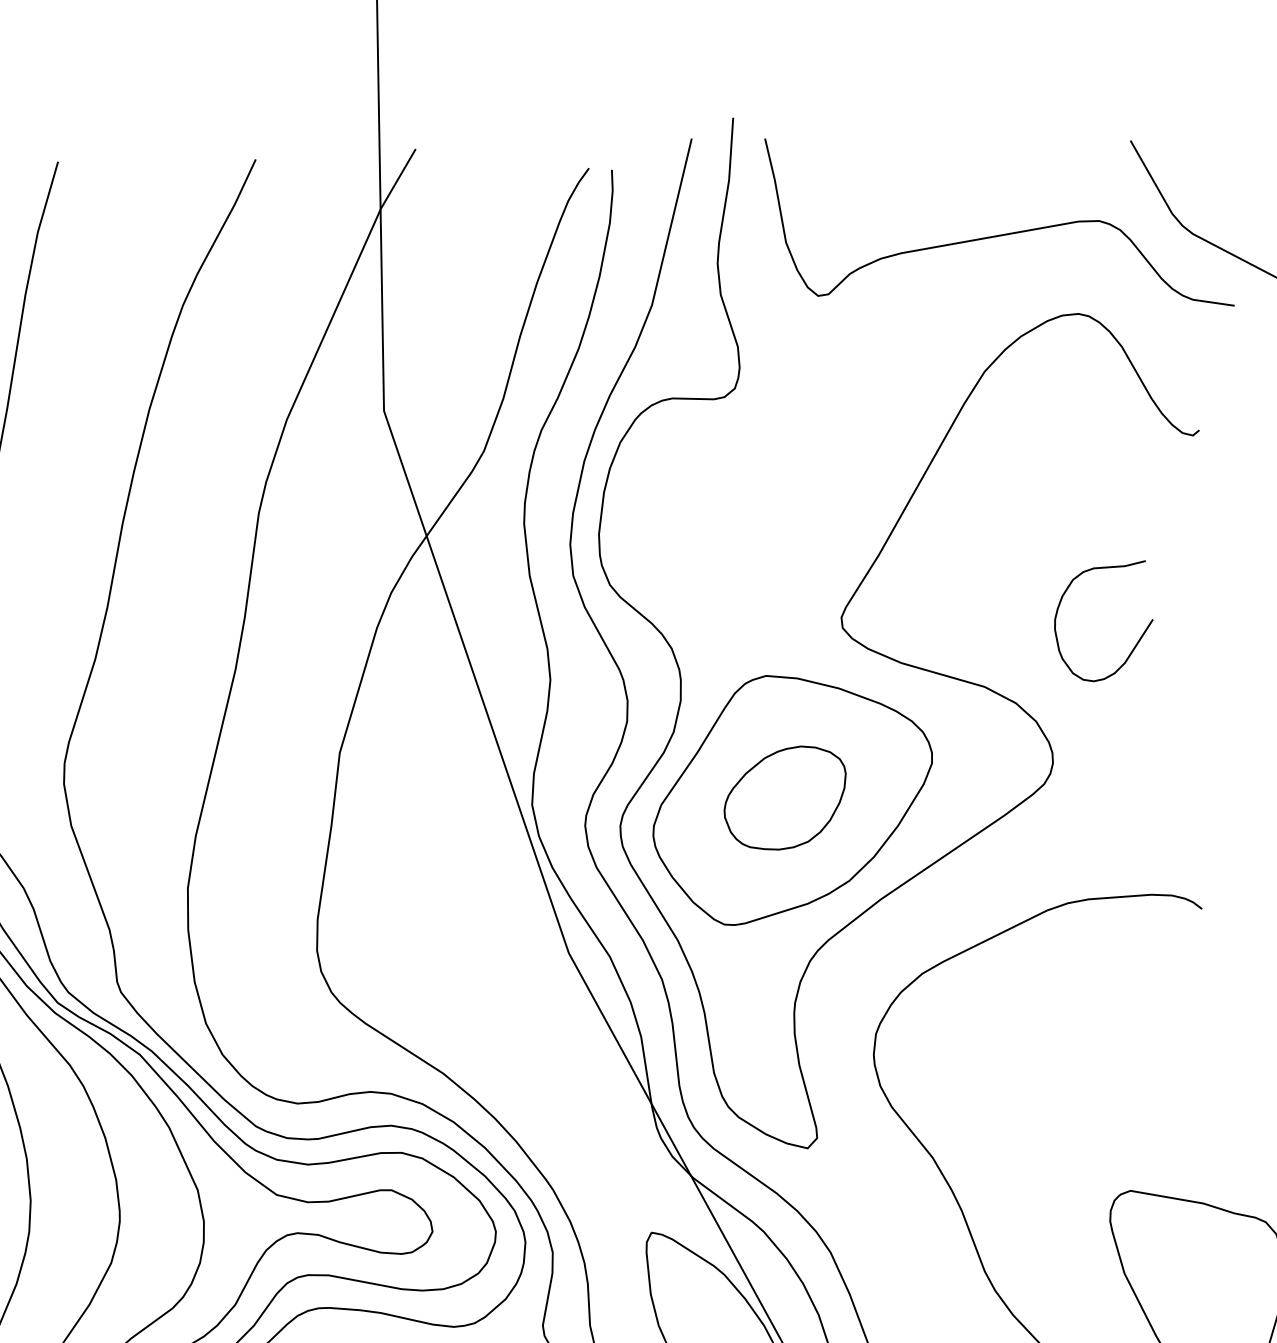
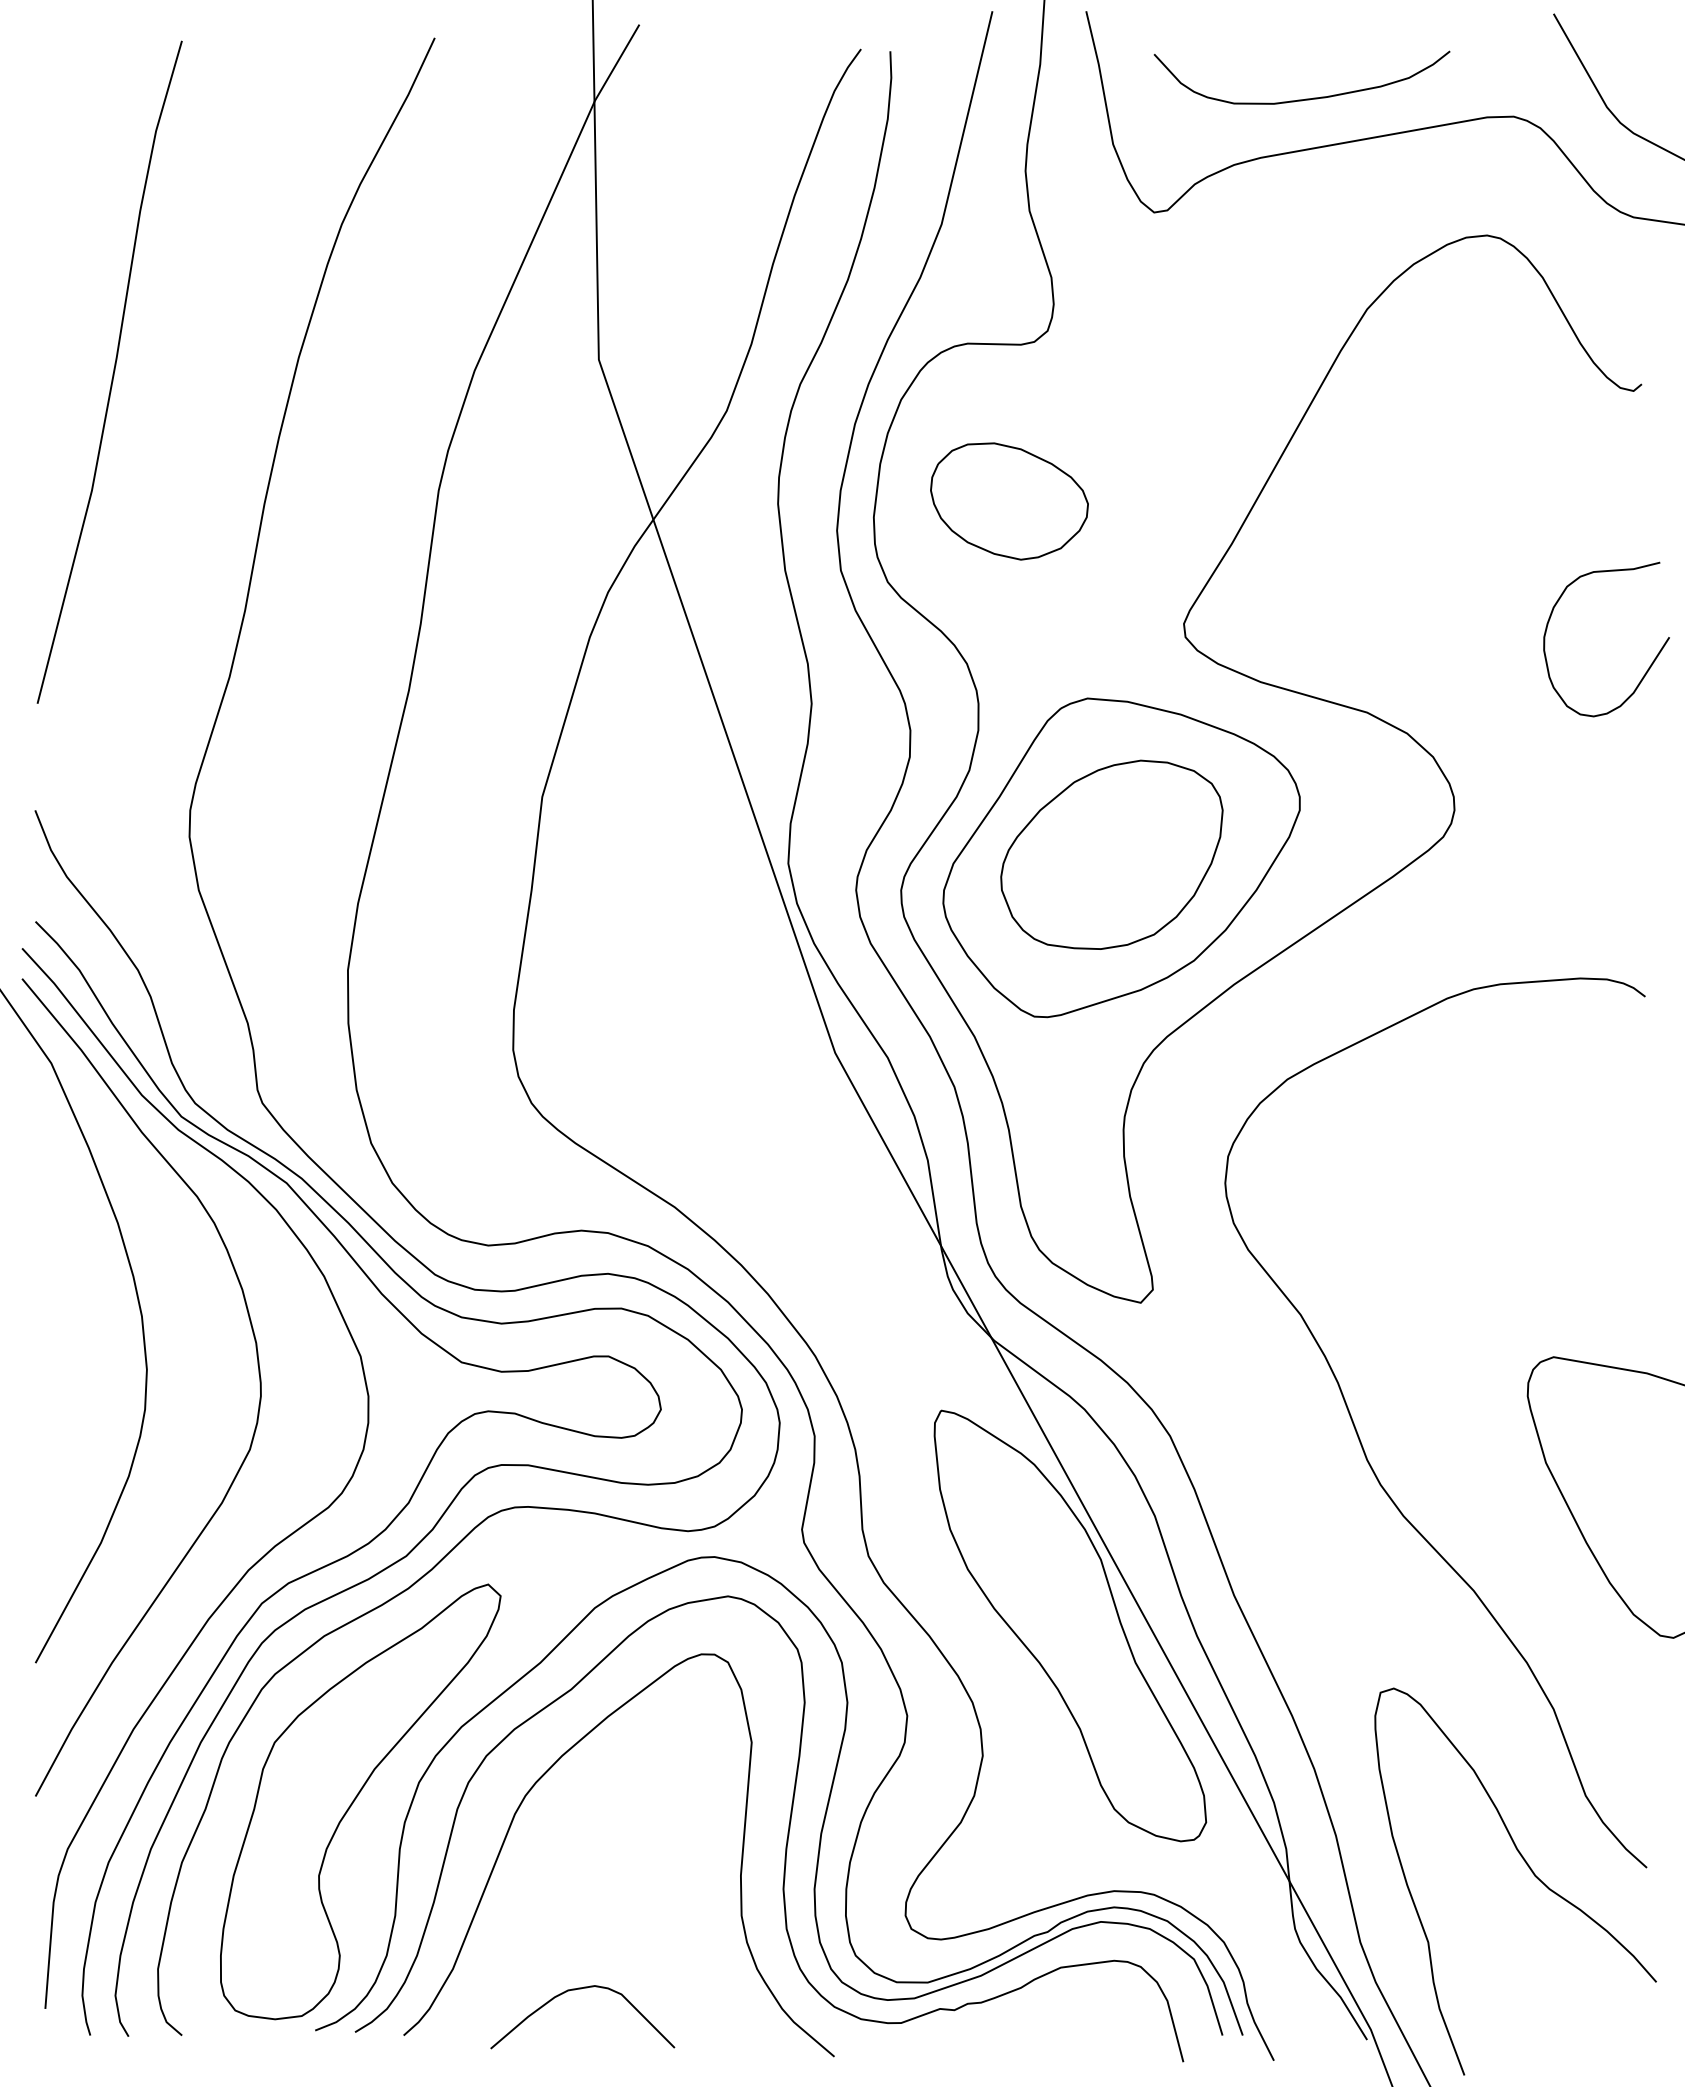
curve: (936, 206) -> (1305, 98), added
part: (705, 521) -> (1009, 501), added
curve: (1136, 643) -> (1648, 667), moved
part: (784, 797) -> (1111, 854), size x1.43

